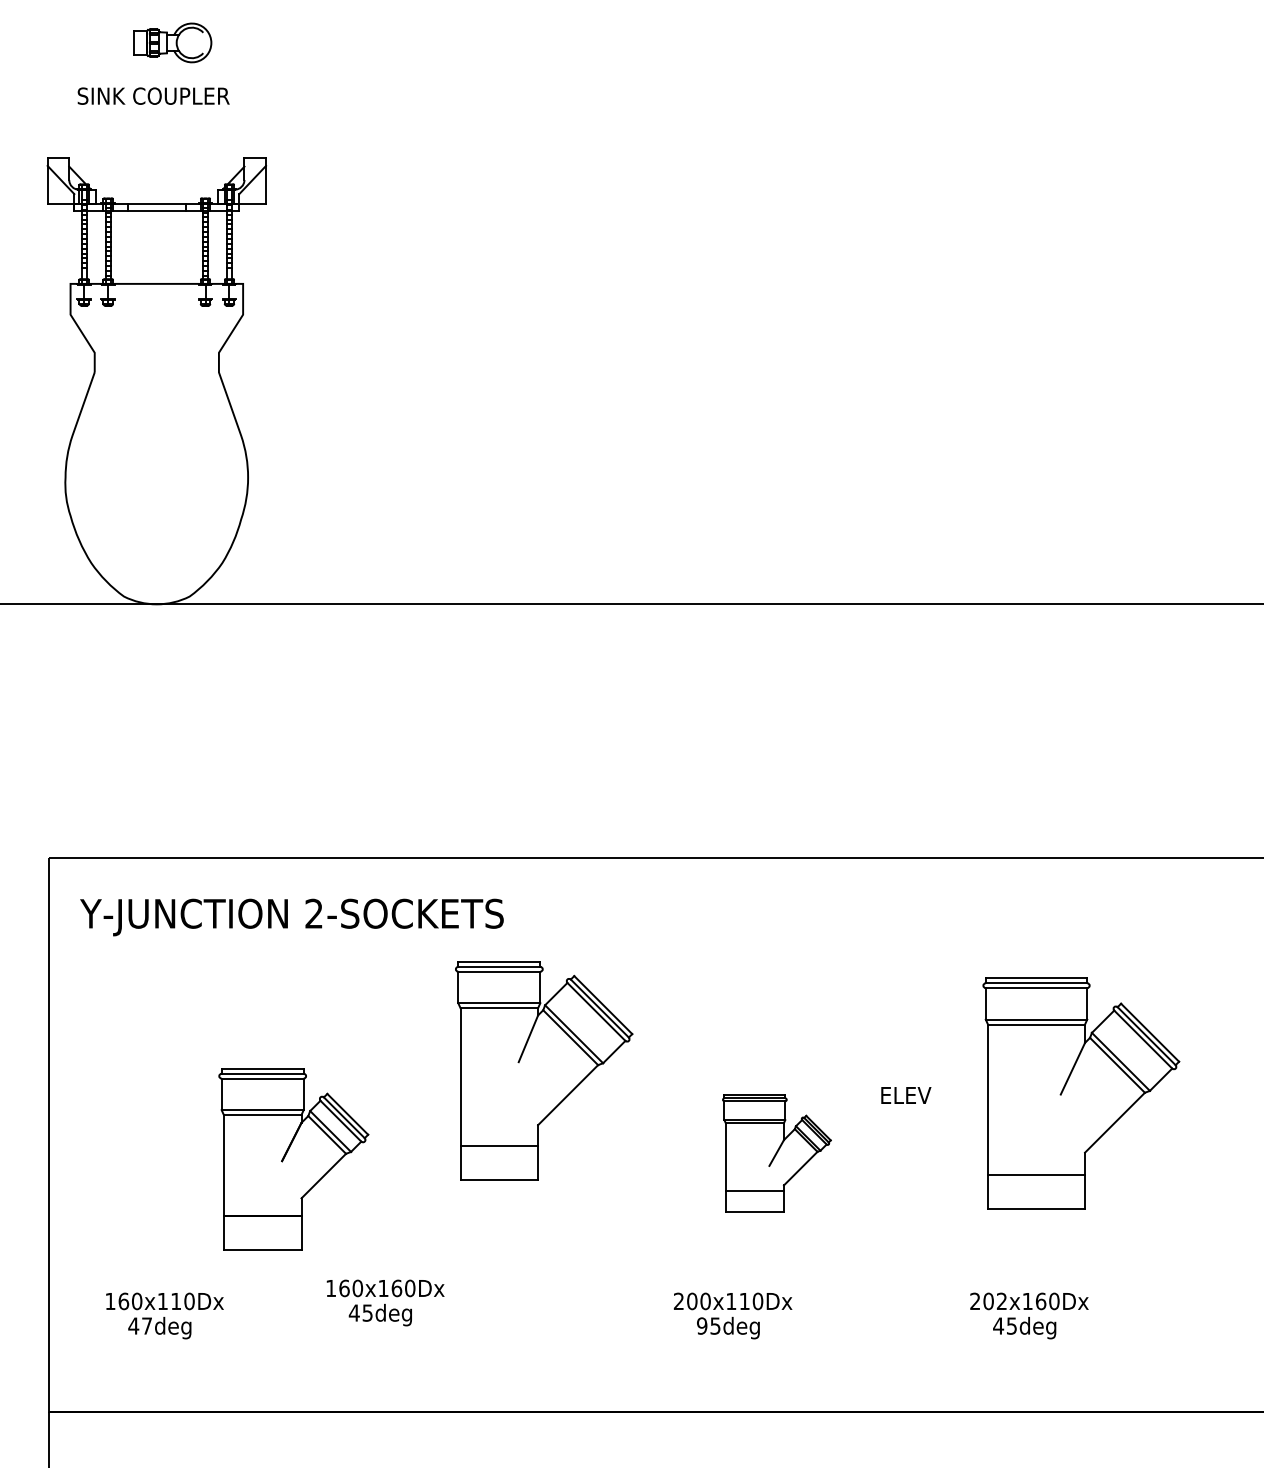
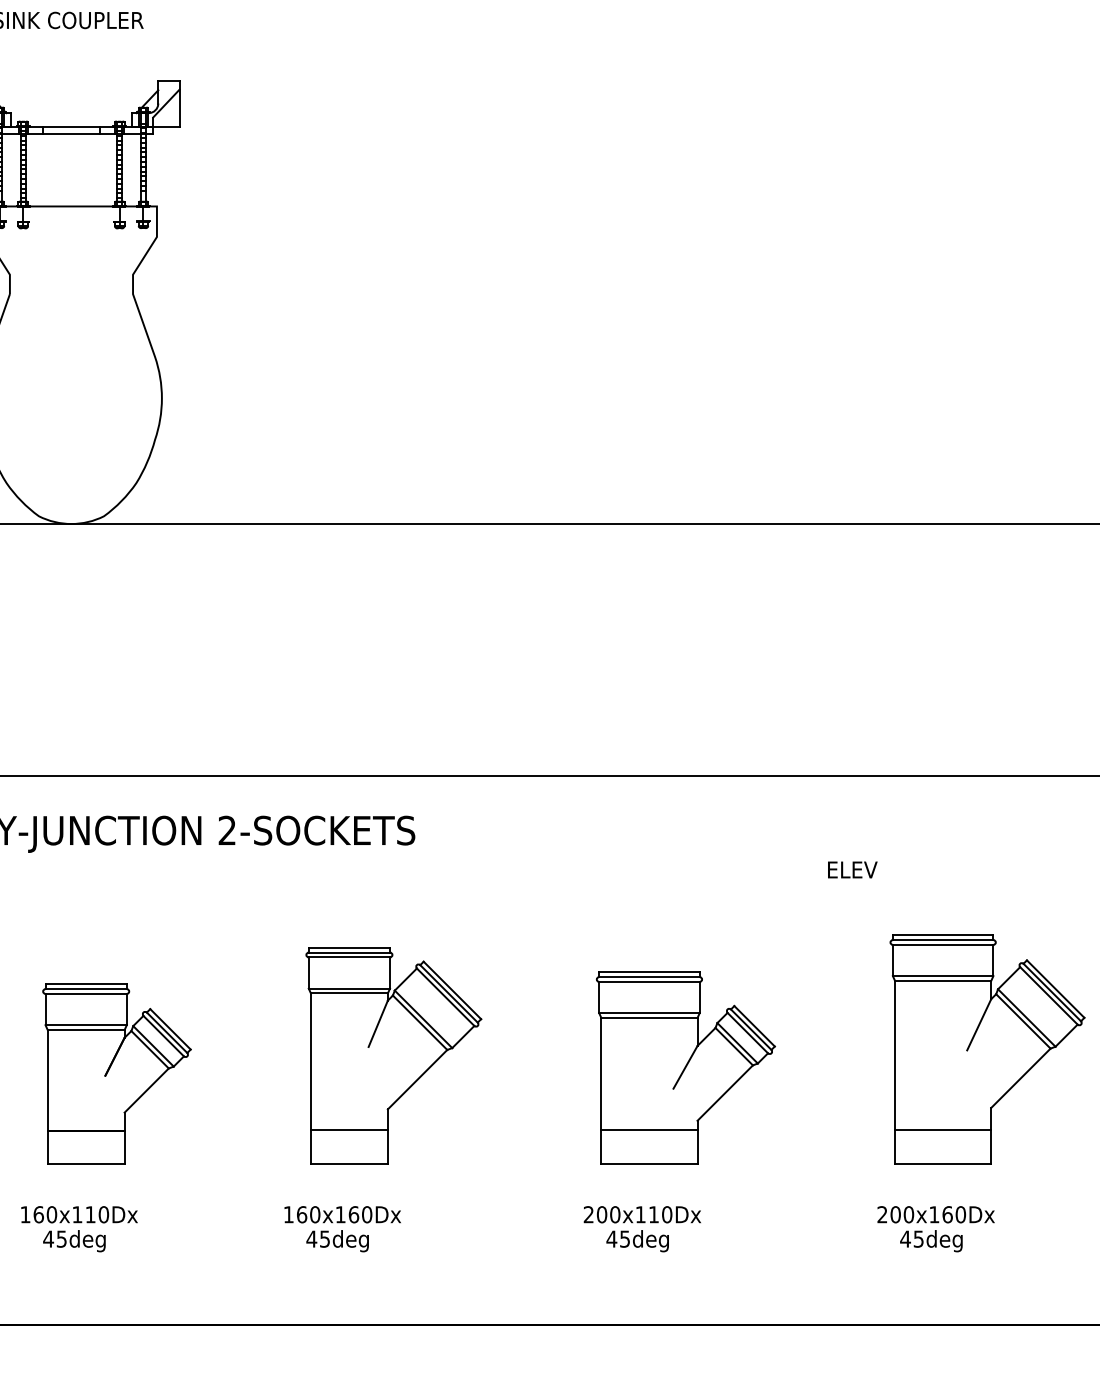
part: (544, 1070) -> (394, 1055), moved
part: (1081, 1093) -> (987, 1049), moved
text: (906, 1095) -> (852, 869), moved
part: (776, 1153) -> (685, 1068), size x1.67
part: (293, 1159) -> (116, 1074), moved
text: (1001, 1301) -> (908, 1214), 202x160Dx -> 200x160Dx
text: (385, 1302) -> (342, 1228), moved
text: (146, 1325) -> (61, 1238), 47deg -> 45deg
text: (701, 1325) -> (611, 1238), 95deg -> 45deg

